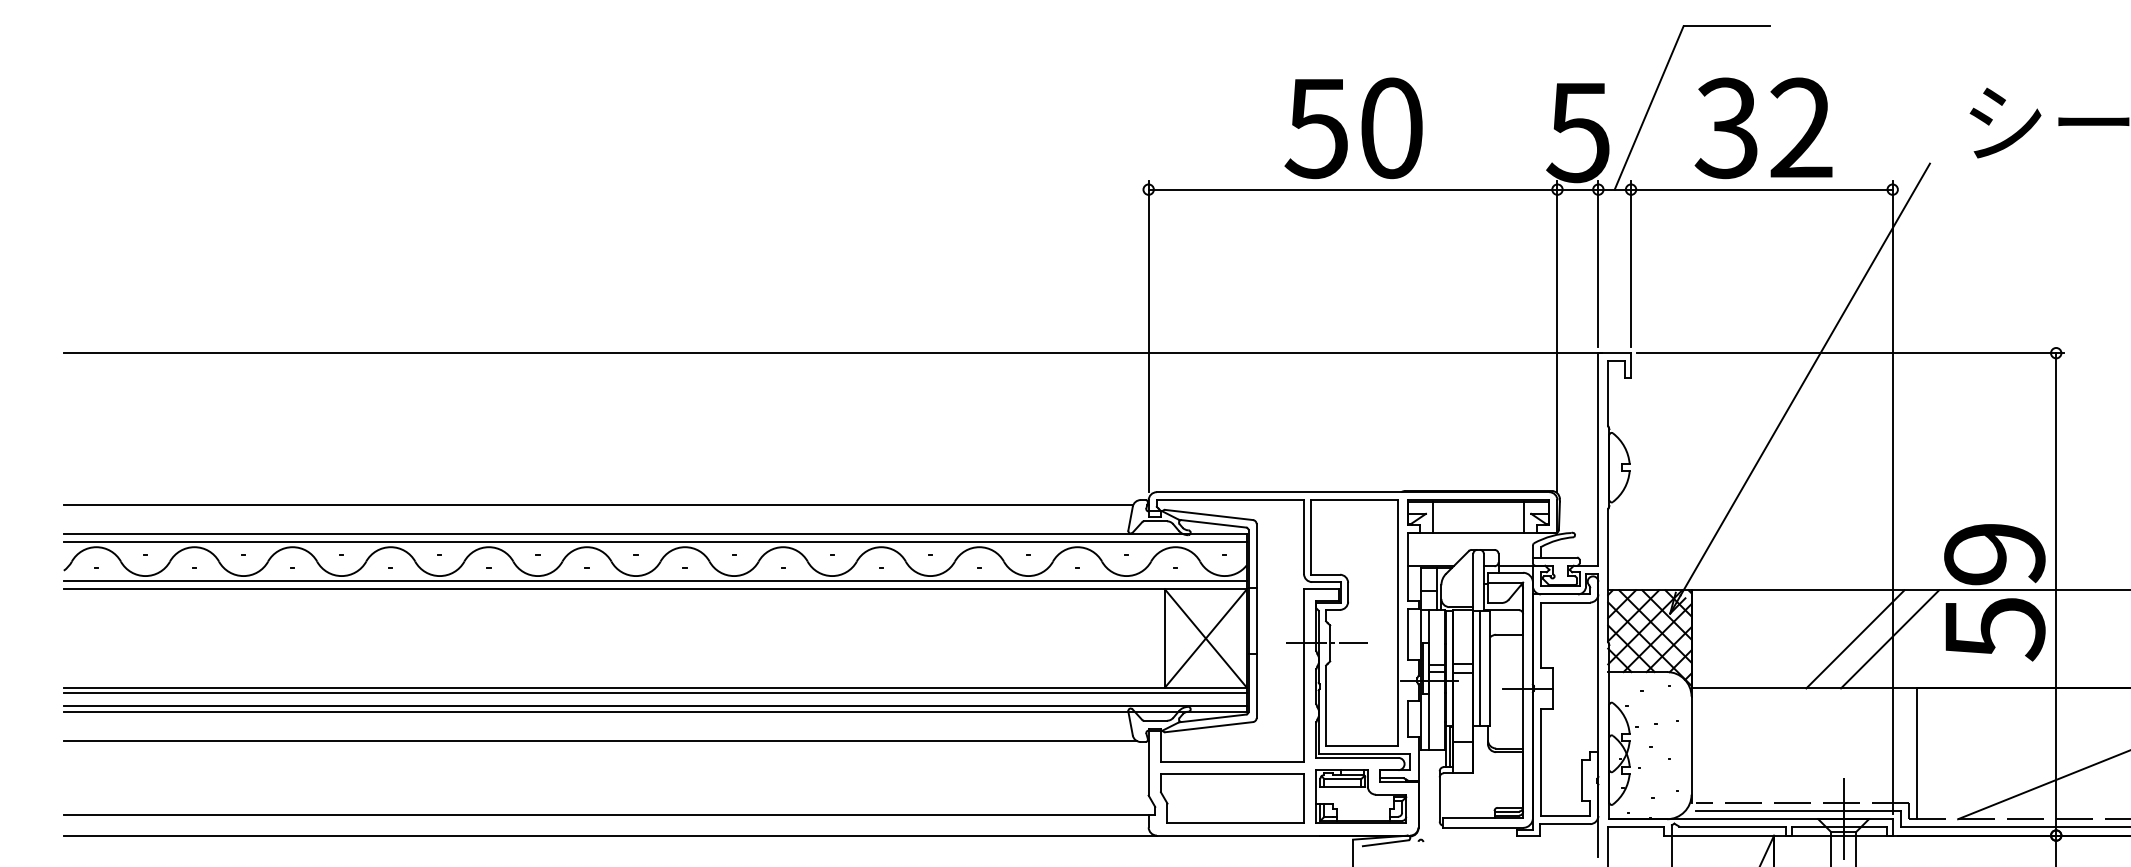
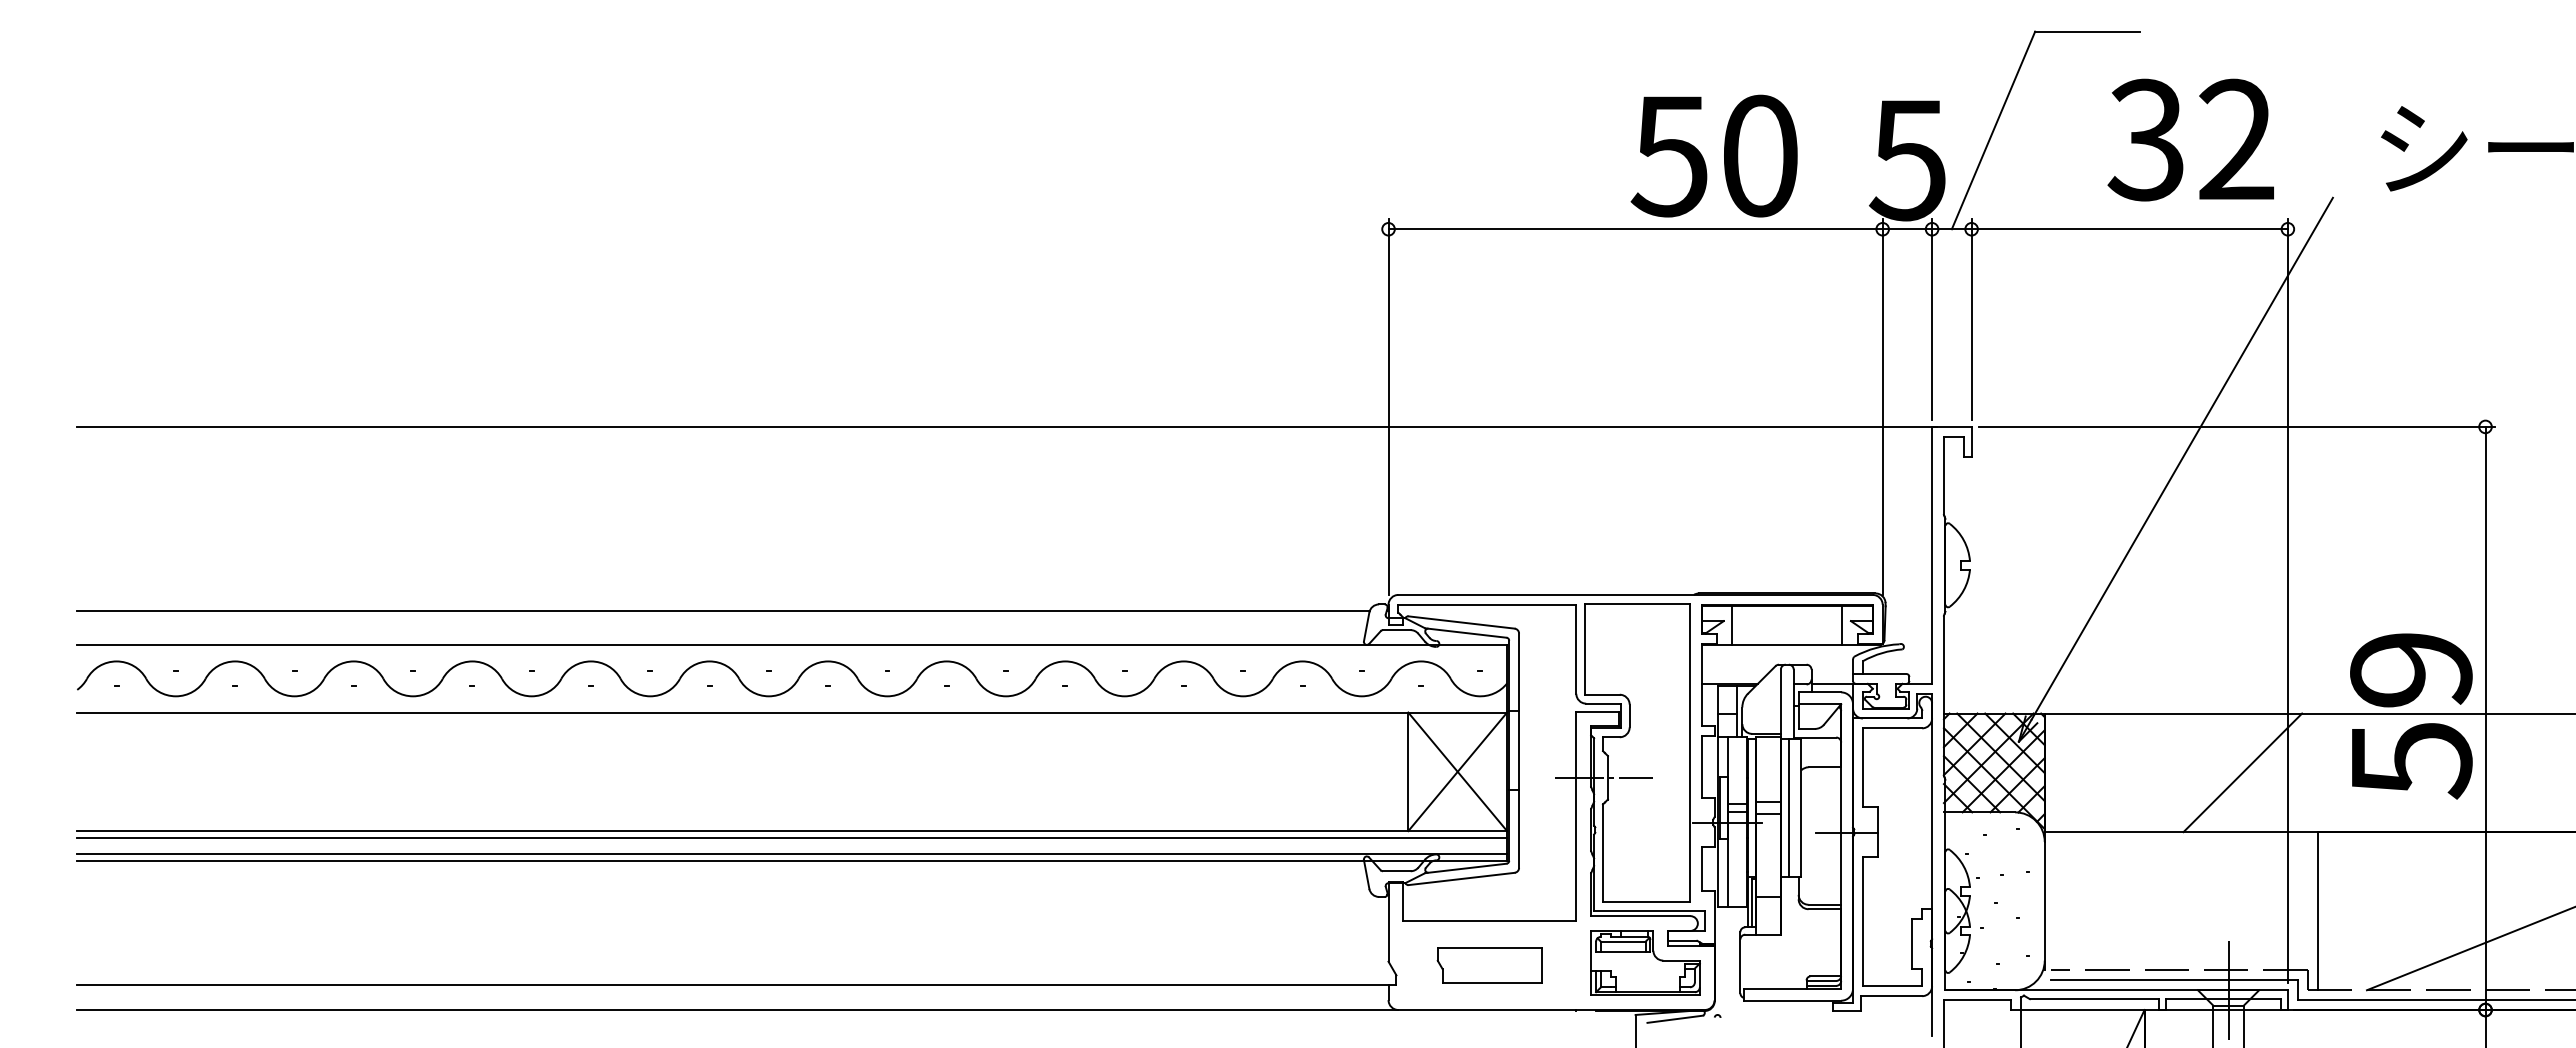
text: (1352, 127) -> (1713, 155), moved
text: (1763, 127) -> (2190, 139), moved
line: (655, 542) -> (792, 655), removed
line: (655, 581) -> (792, 702), removed
line: (1889, 639) -> (2284, 772), removed
line: (600, 740) -> (725, 895), removed
part: (1232, 798) -> (1489, 965), size x0.6

